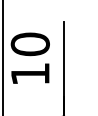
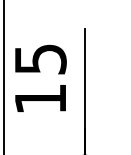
text: (29, 44) -> (39, 59), 10 -> 15

